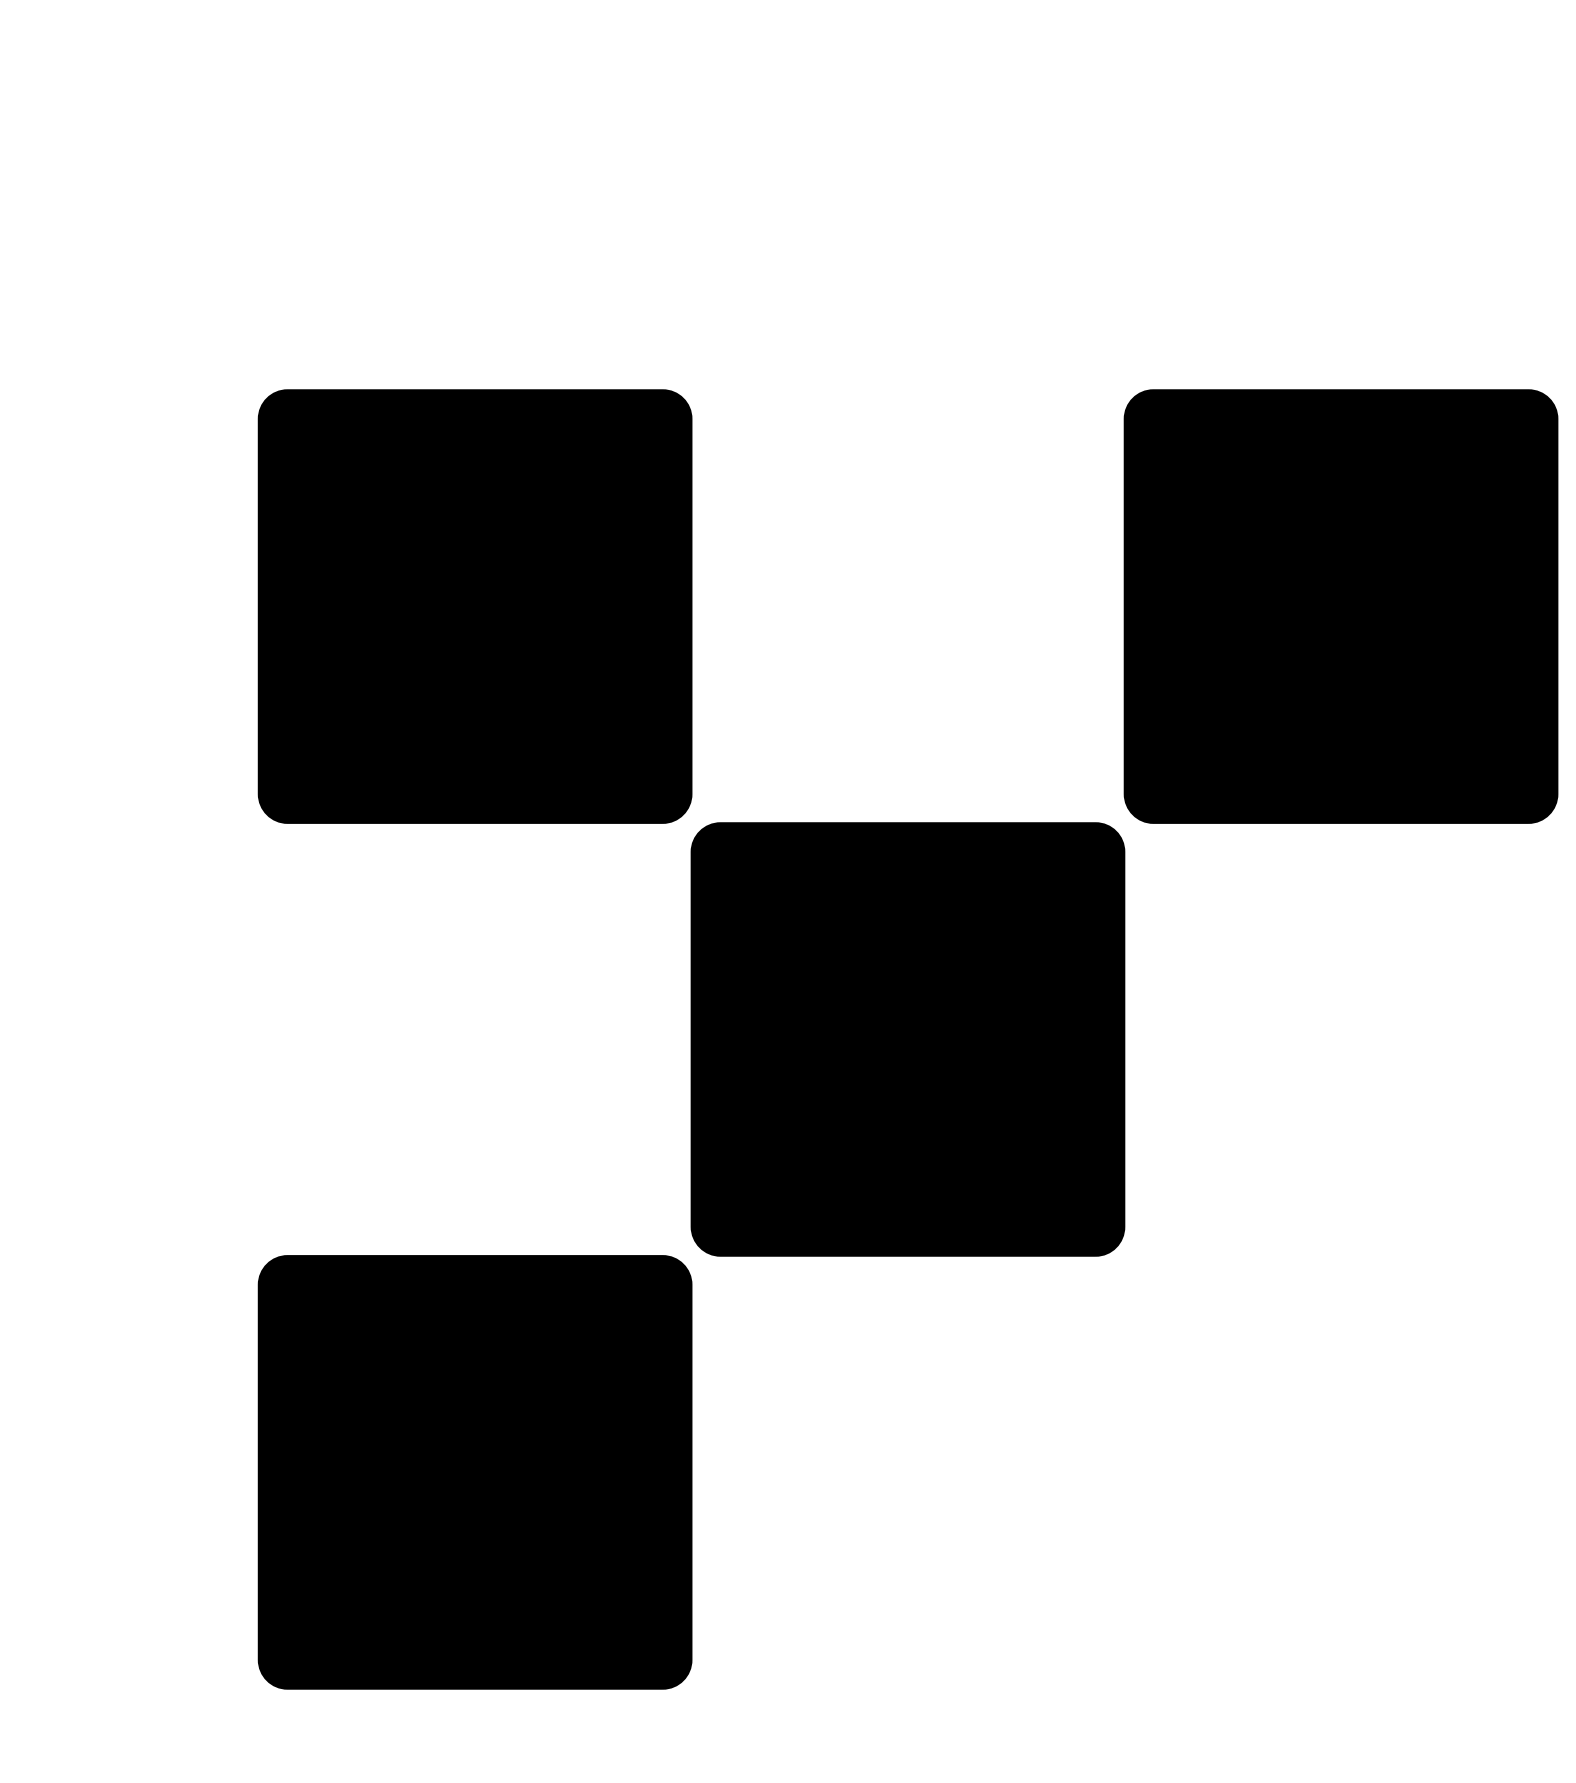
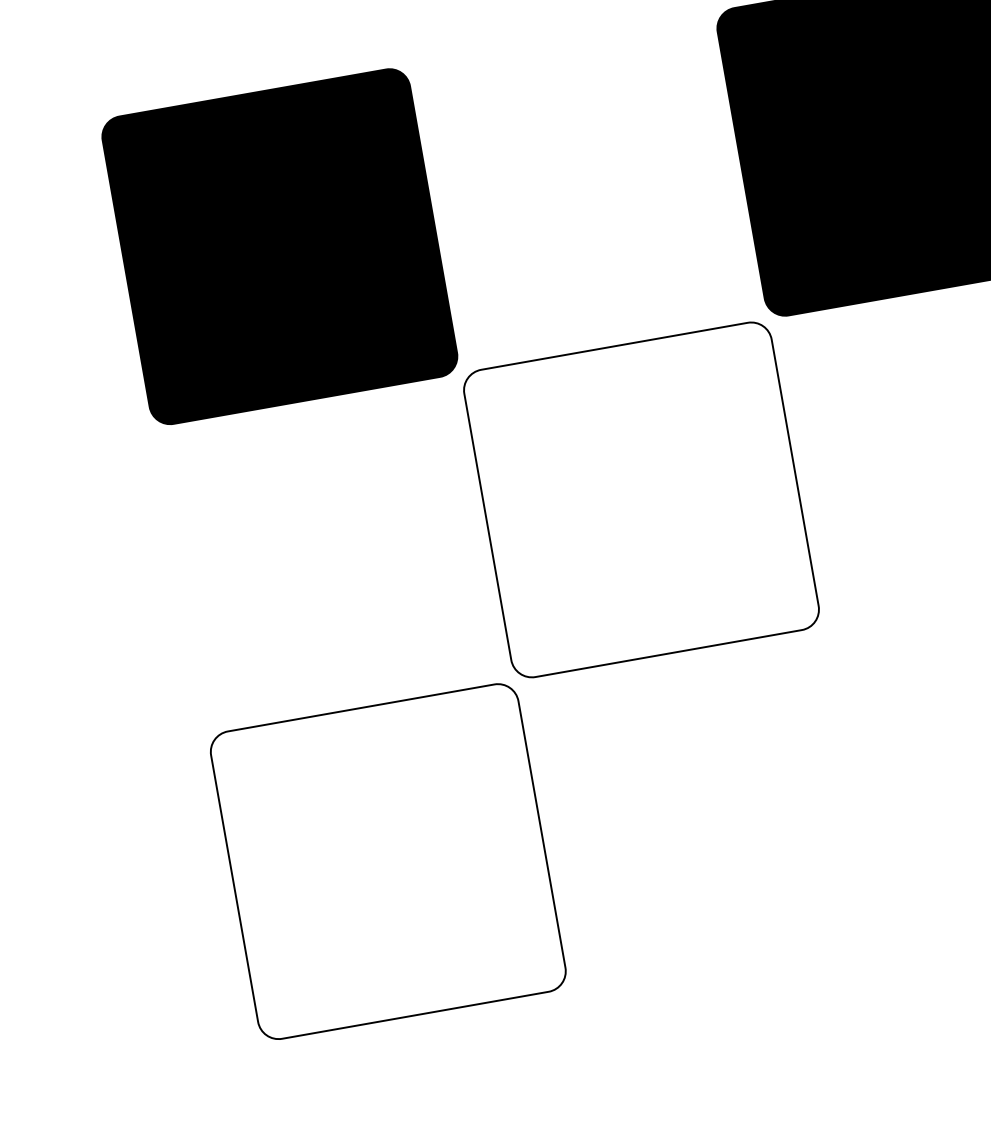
fill: (907, 1039) -> (641, 500), removed
fill: (474, 1472) -> (387, 861), removed

